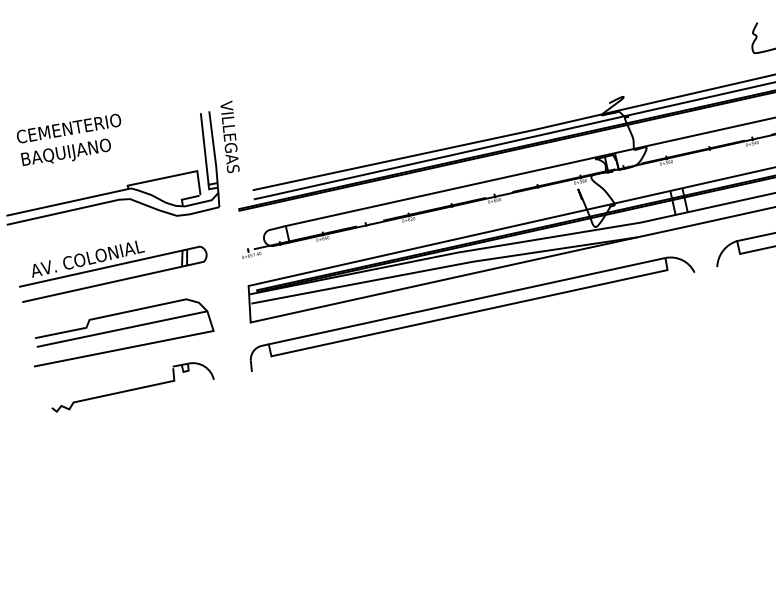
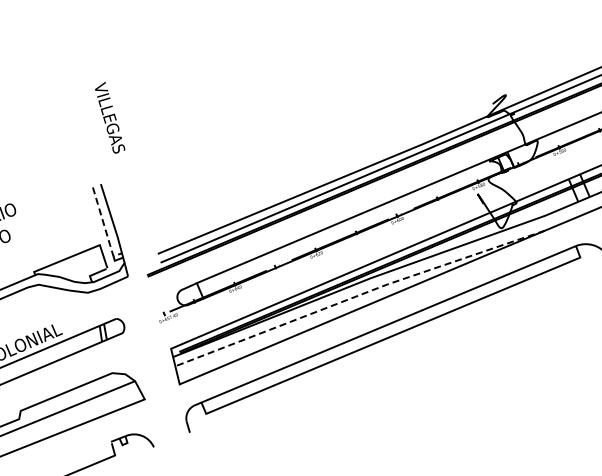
text: (229, 136) -> (109, 117), moved
line: (205, 154) -> (104, 227), solid -> dashed
line: (444, 267) -> (360, 295), solid -> dashed

